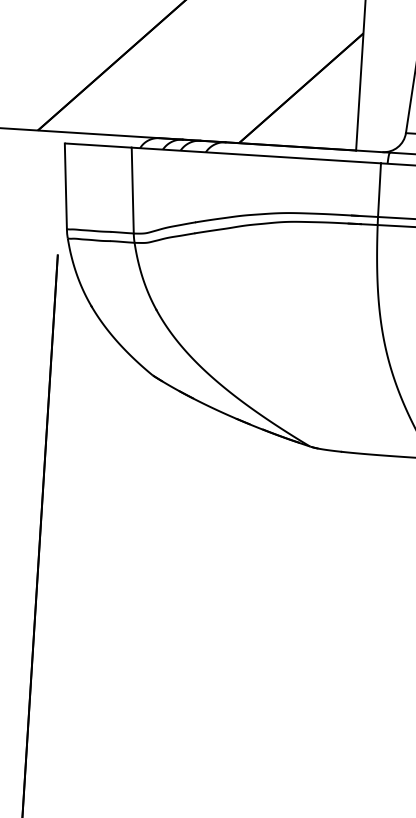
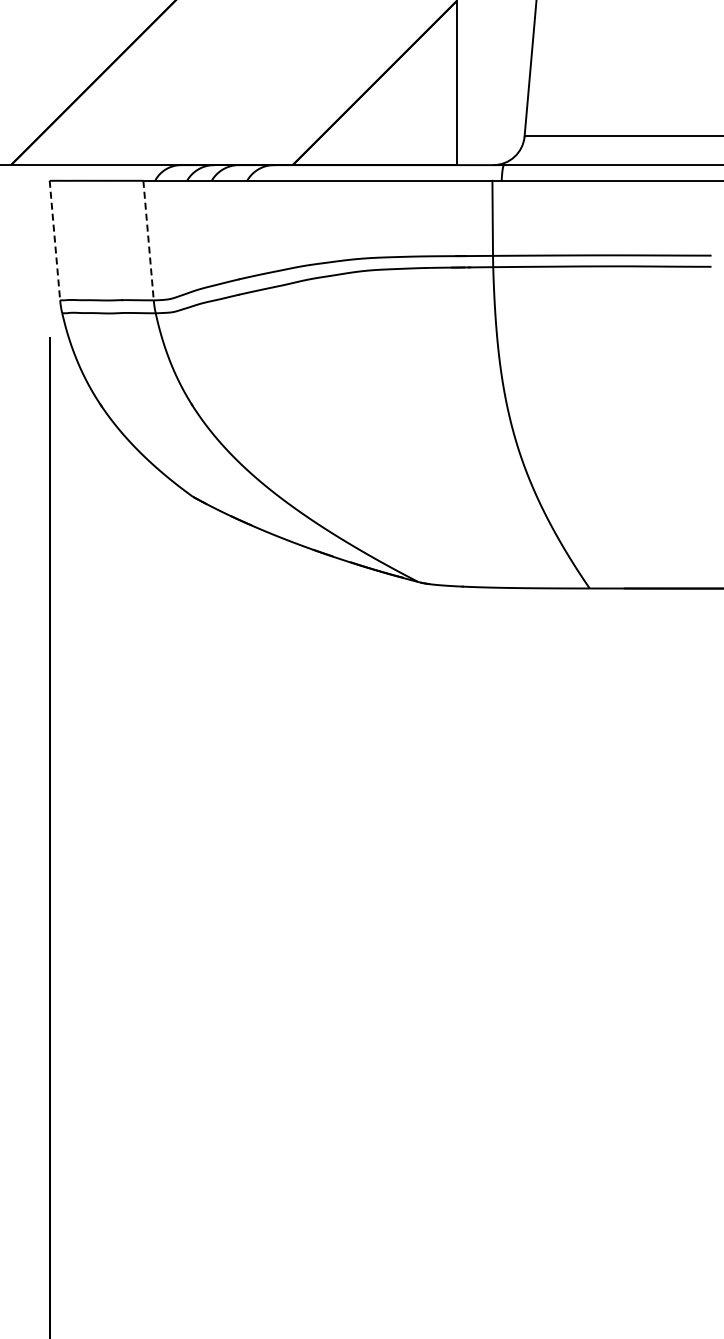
line: (65, 186) -> (54, 240), solid -> dashed
line: (132, 190) -> (148, 240), solid -> dashed

